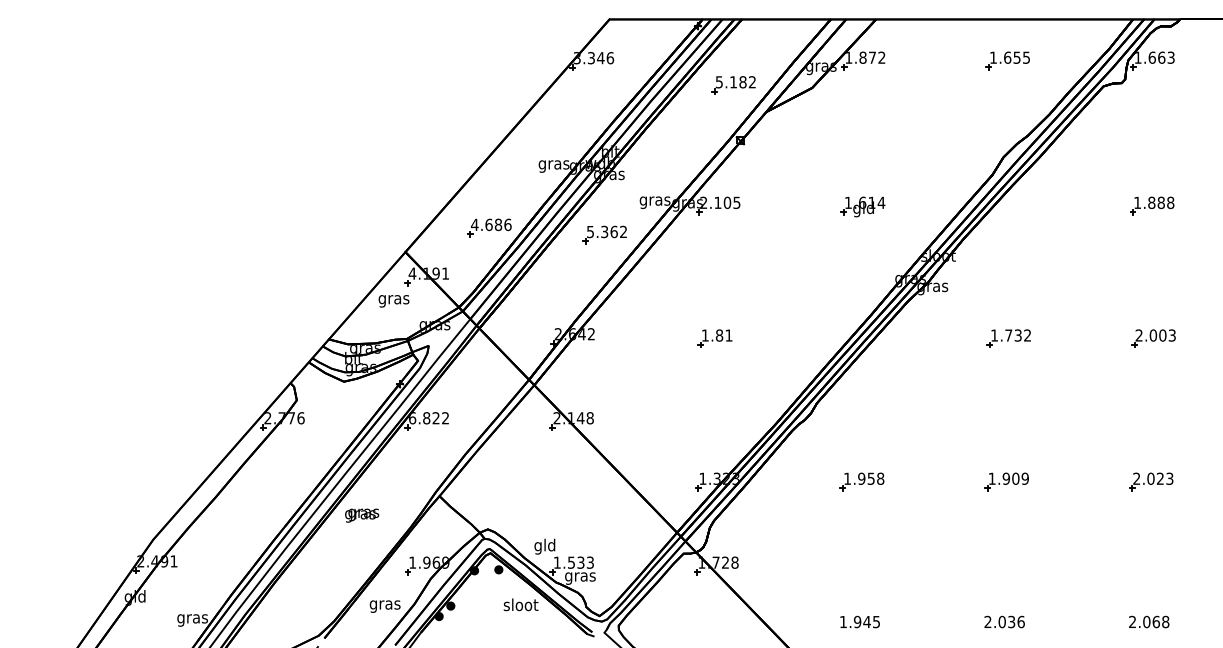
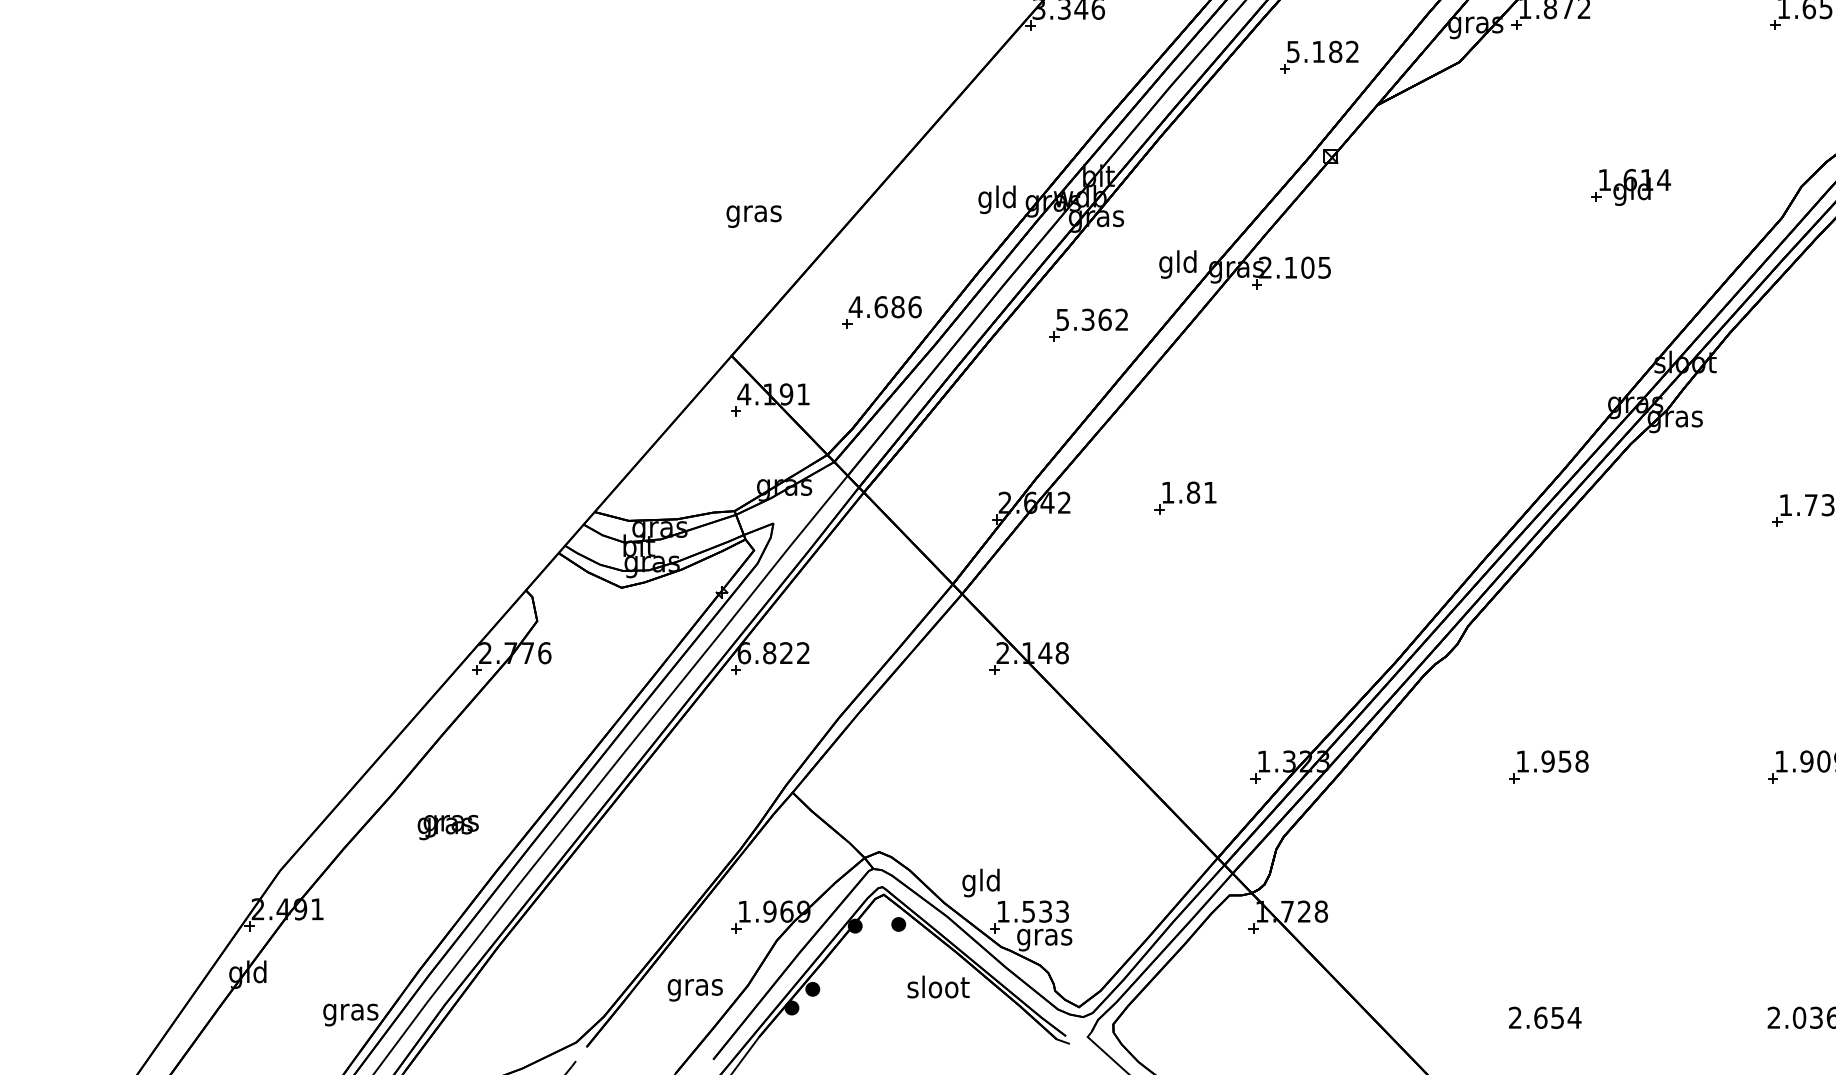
text: (553, 164) -> (996, 199), gras -> gld
text: (654, 200) -> (1177, 263), gras -> gld
part: (862, 206) -> (1630, 186), moved
text: (393, 301) -> (753, 216), moved
part: (714, 338) -> (1184, 497), moved
text: (362, 515) -> (448, 827), moved
text: (859, 621) -> (1544, 1016), 1.945 -> 2.654

